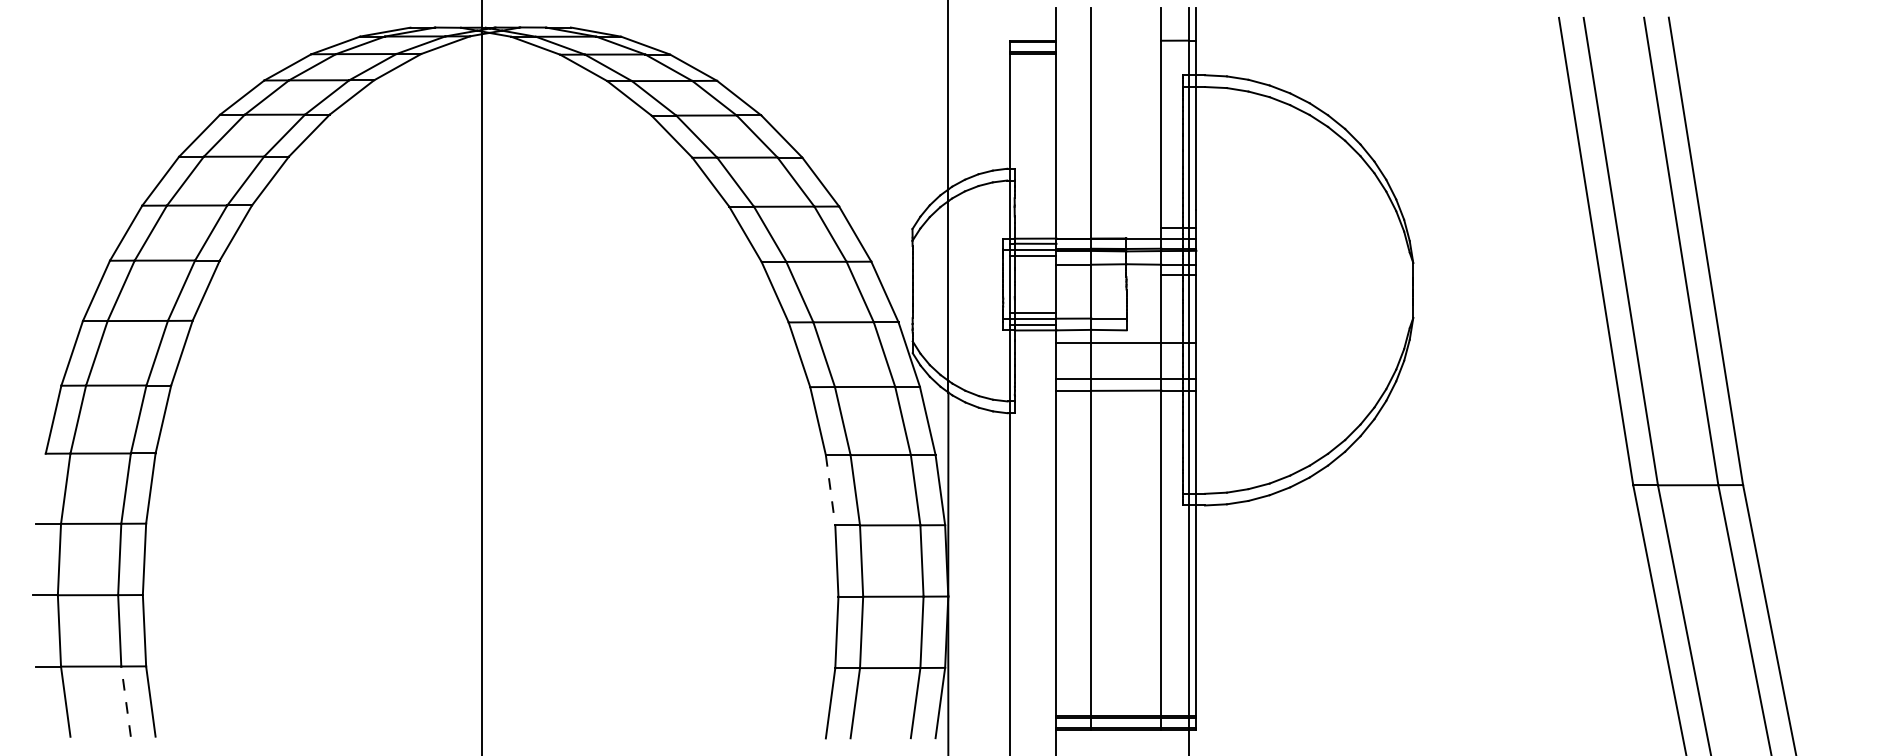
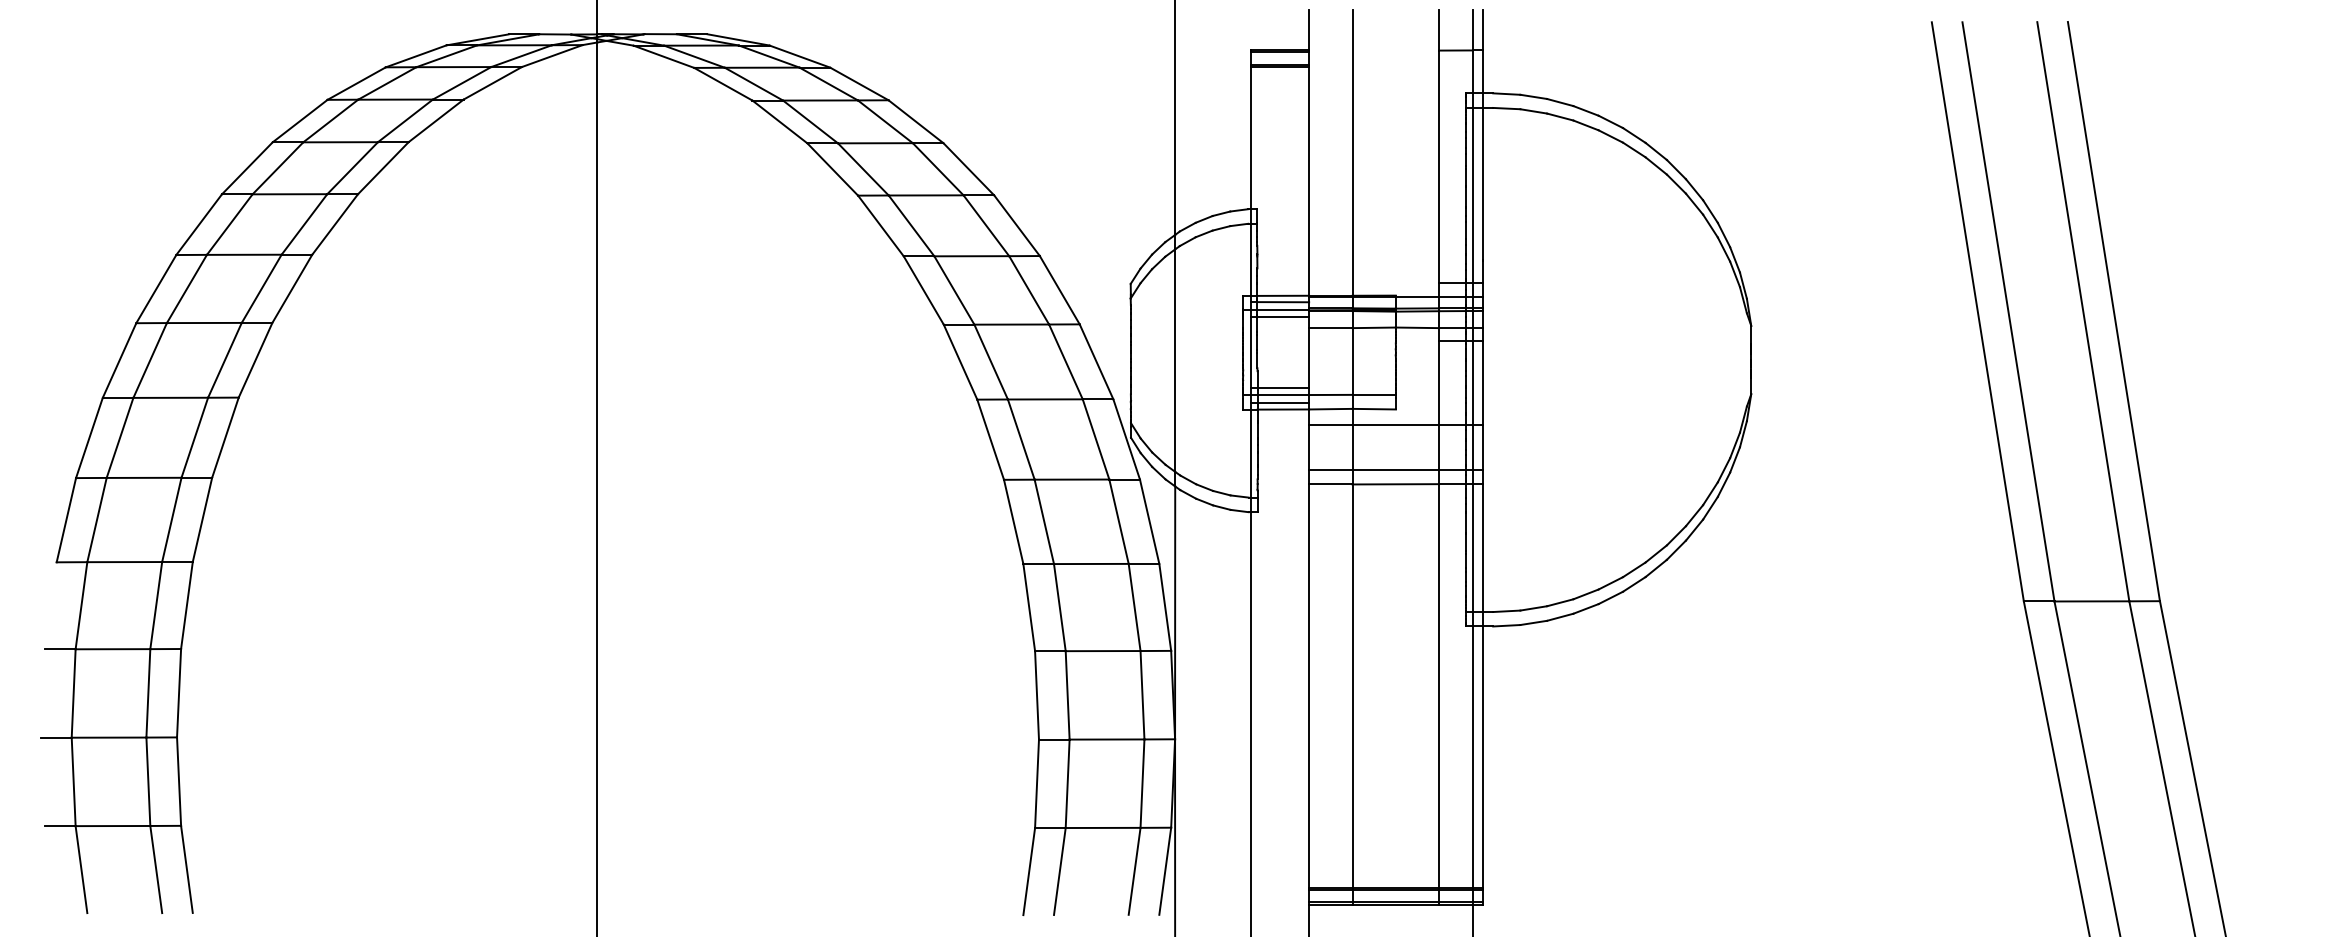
line: (830, 490) -> (1029, 607), dashed -> solid
line: (126, 701) -> (156, 869), dashed -> solid

